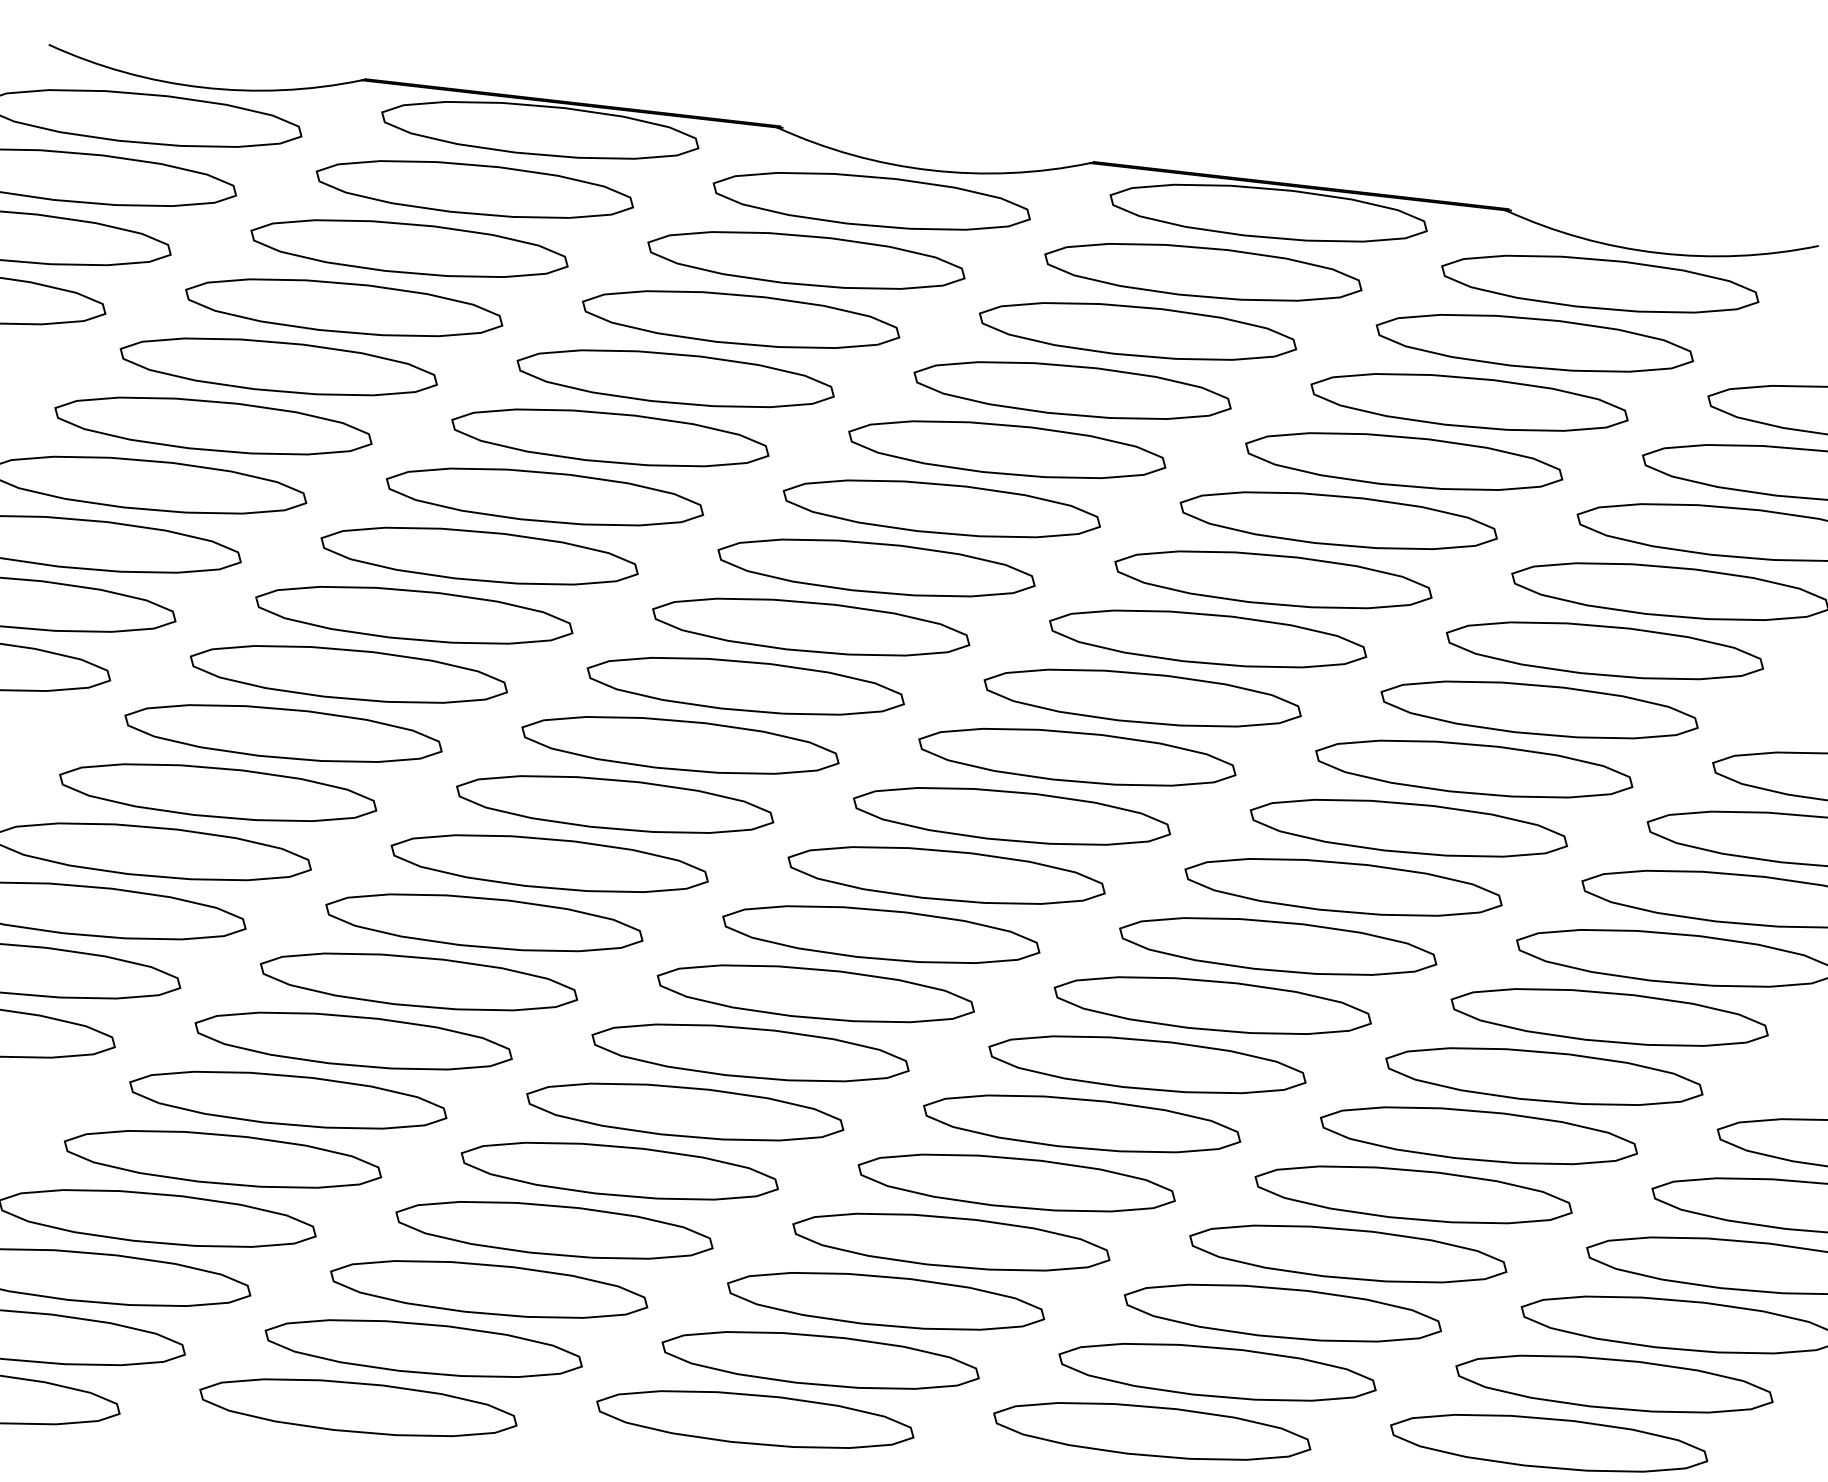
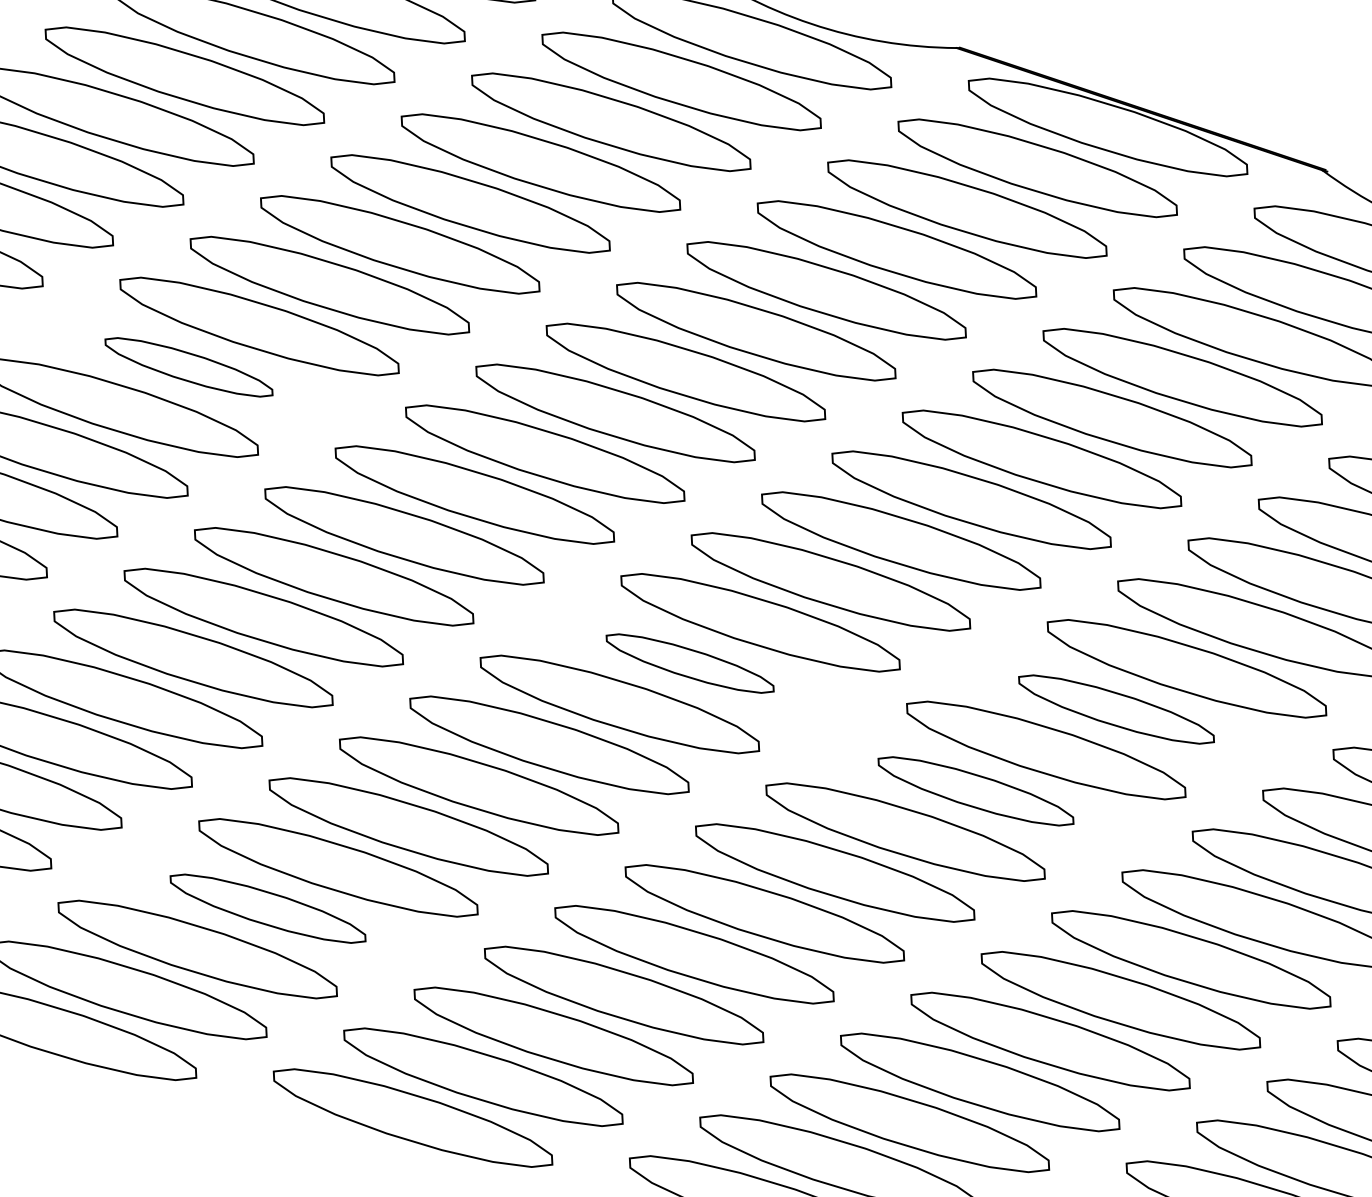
part: (348, 674) -> (188, 367), size x0.6
part: (1408, 827) -> (1116, 708), size x0.7
part: (946, 875) -> (690, 663), size x0.6
part: (1278, 946) -> (976, 791), size x0.7
part: (554, 1230) -> (268, 908), size x0.7

